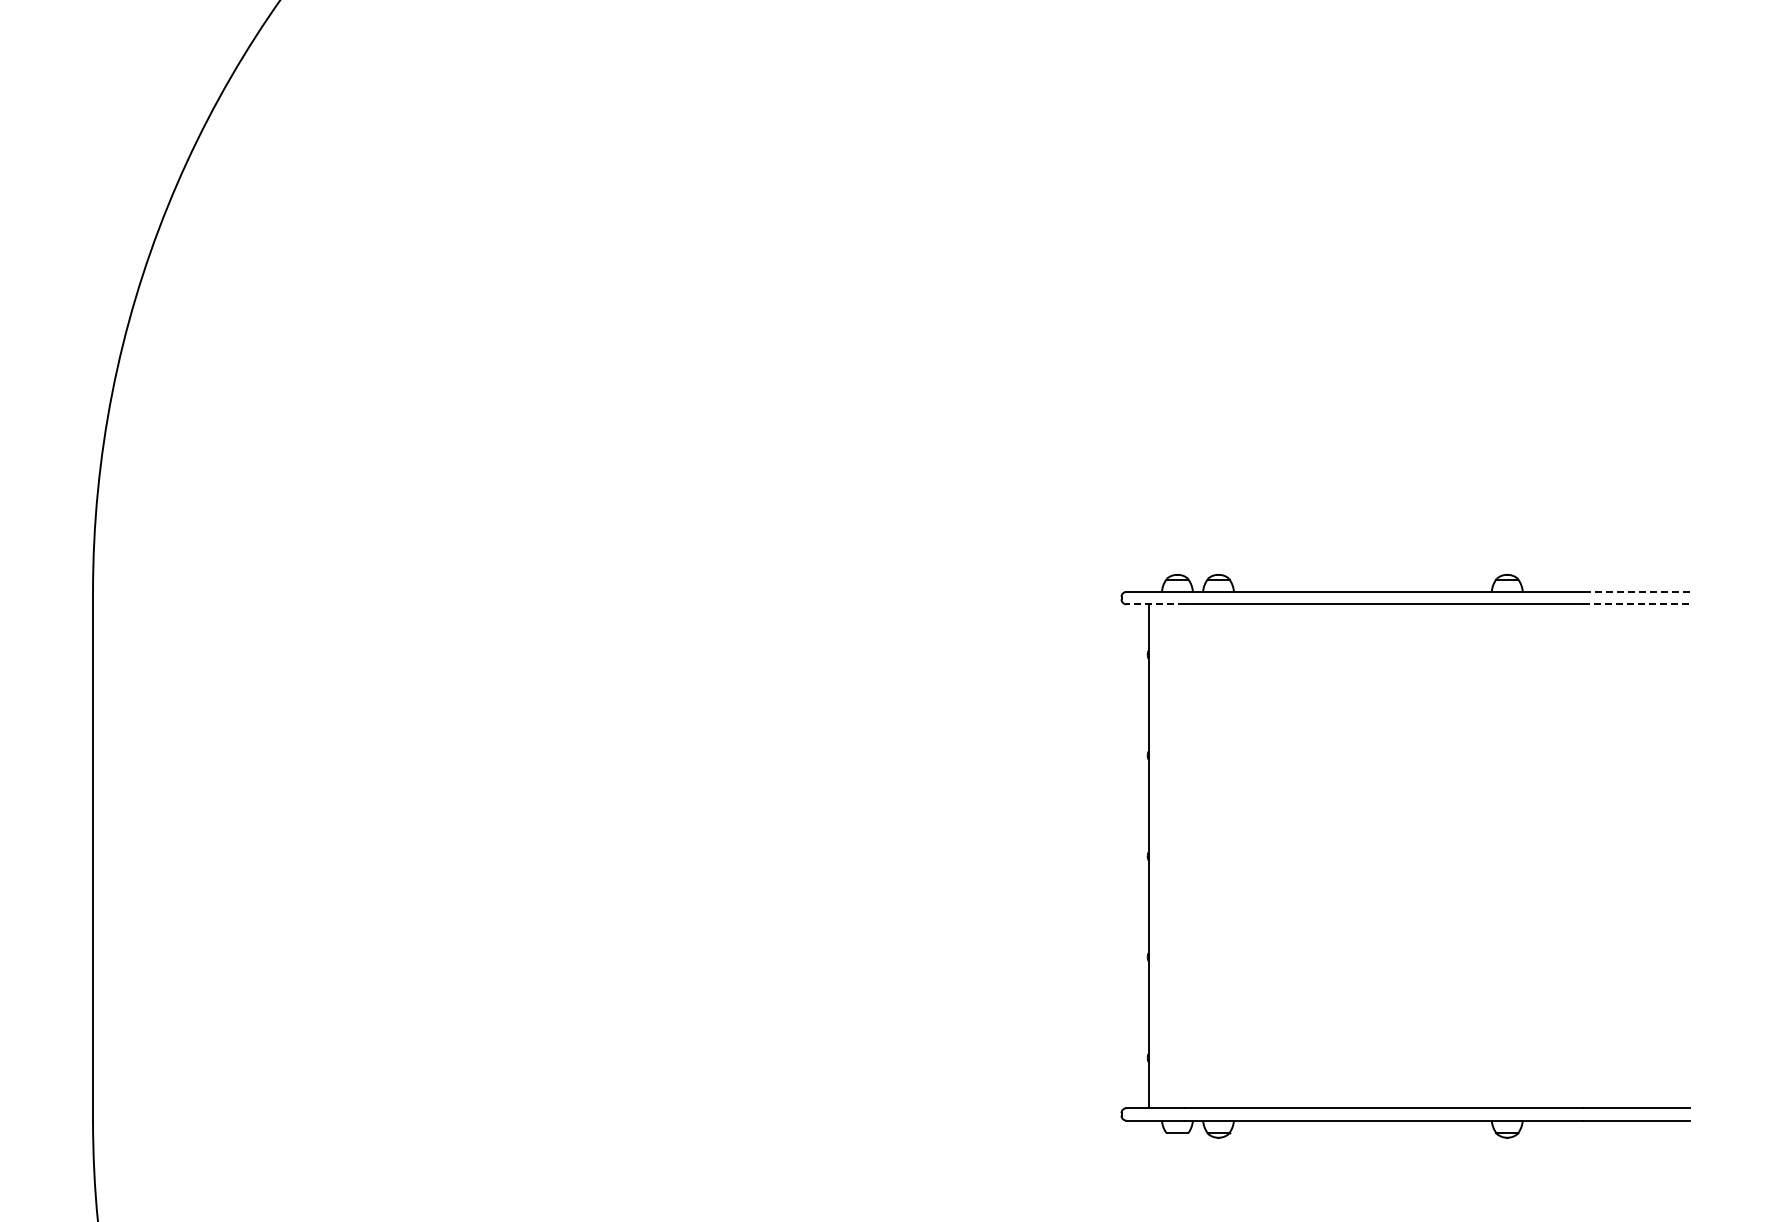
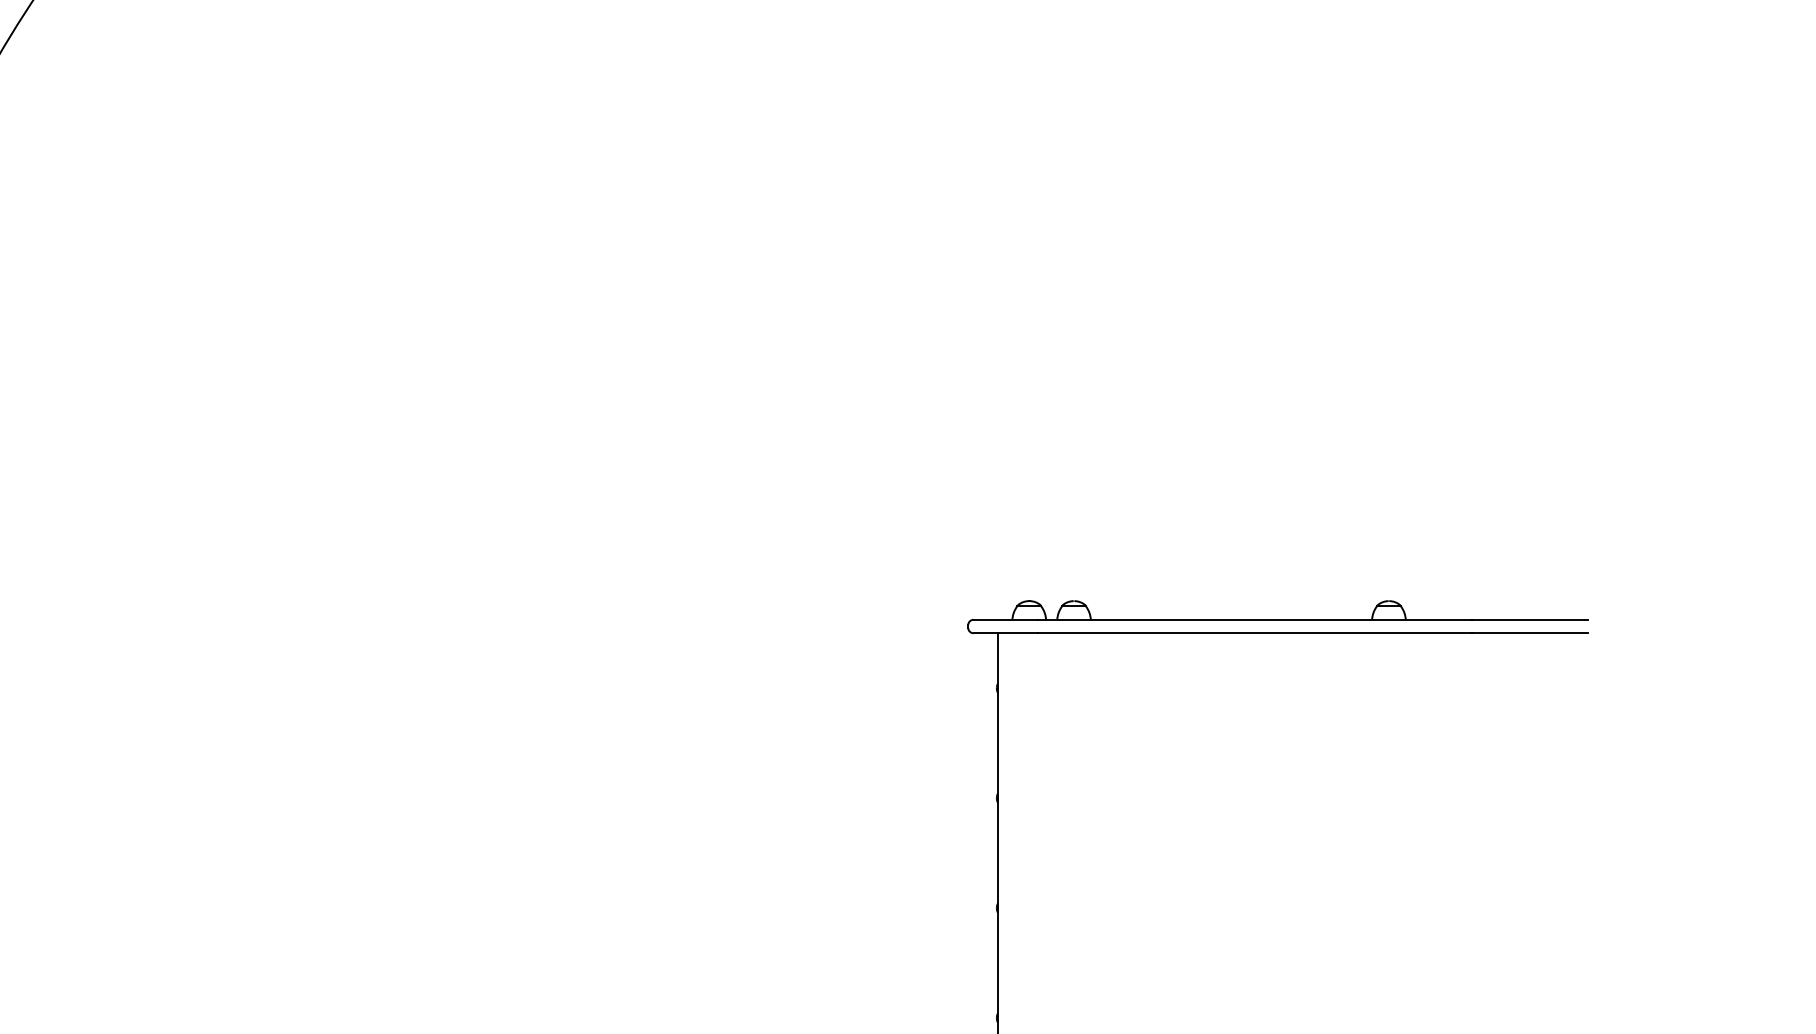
line: (1635, 592) -> (1528, 620), dashed -> solid
line: (1155, 604) -> (1005, 633), dashed -> solid
line: (1636, 604) -> (1529, 633), dashed -> solid

